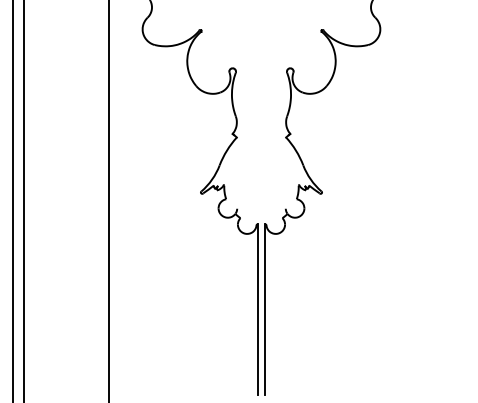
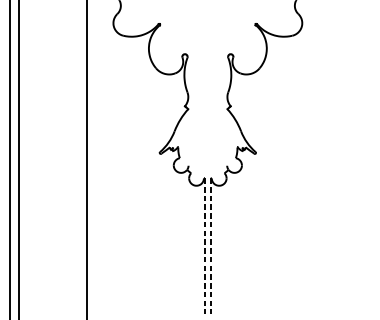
line: (257, 310) -> (204, 246), solid -> dashed
line: (265, 310) -> (211, 246), solid -> dashed

